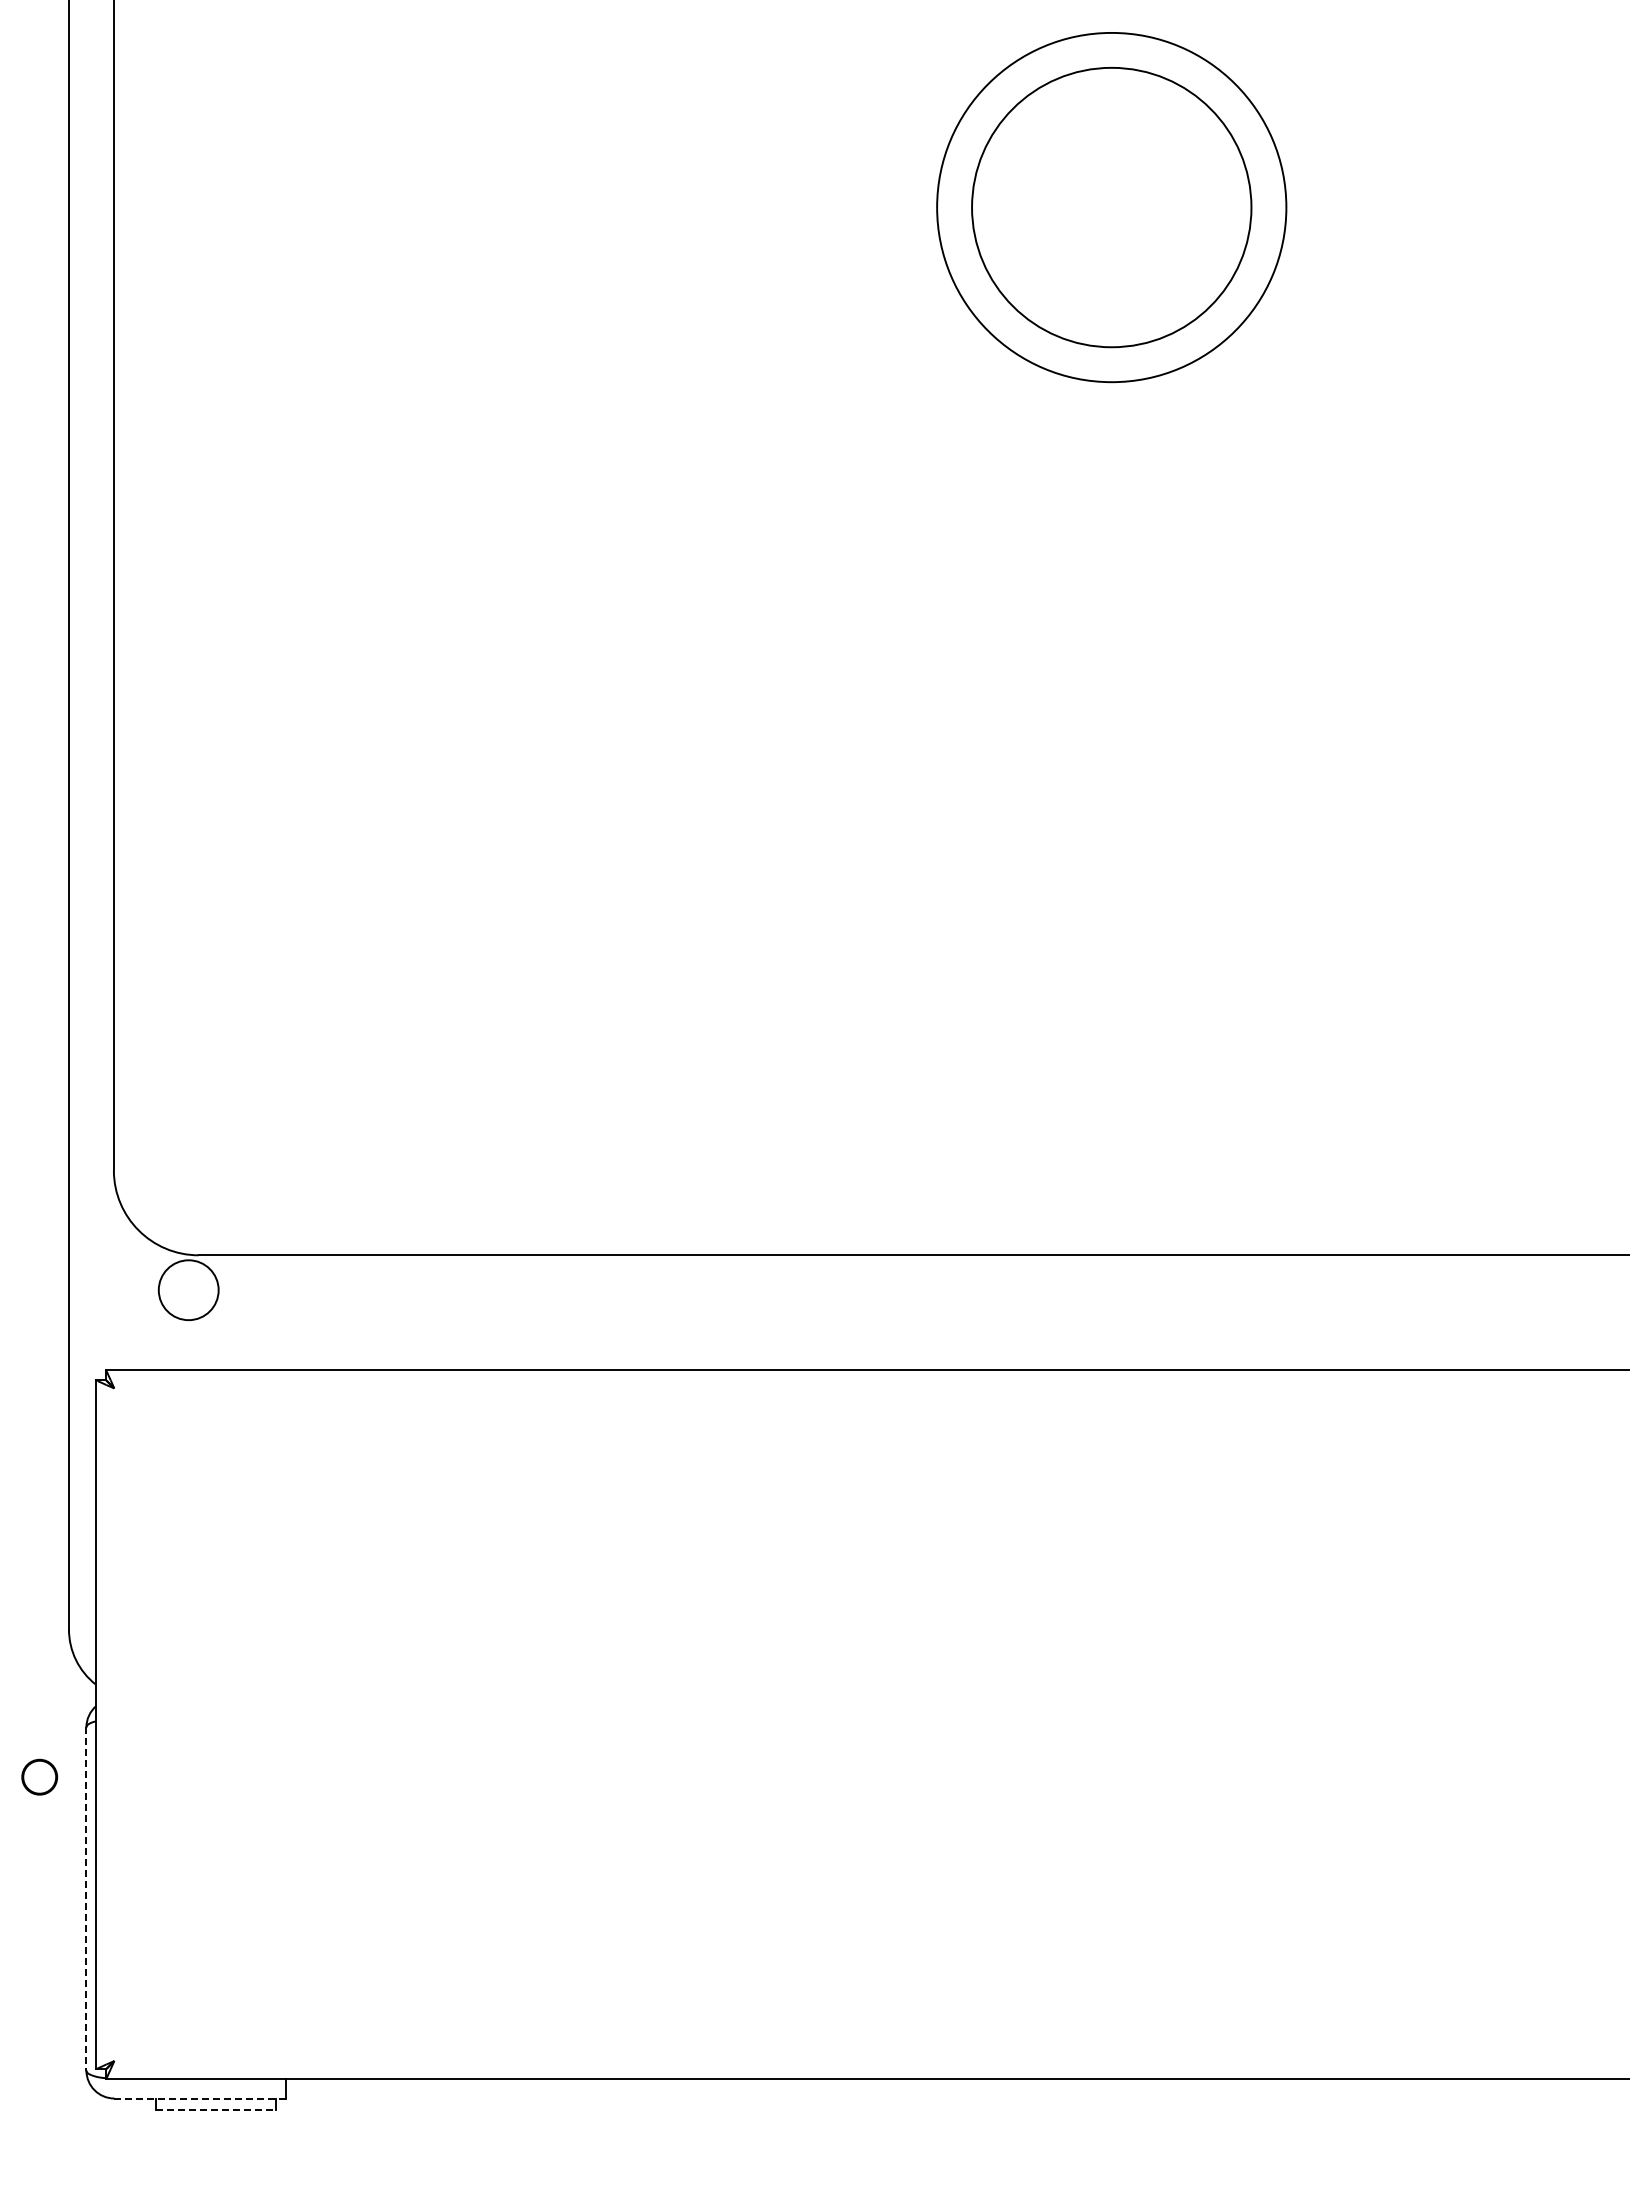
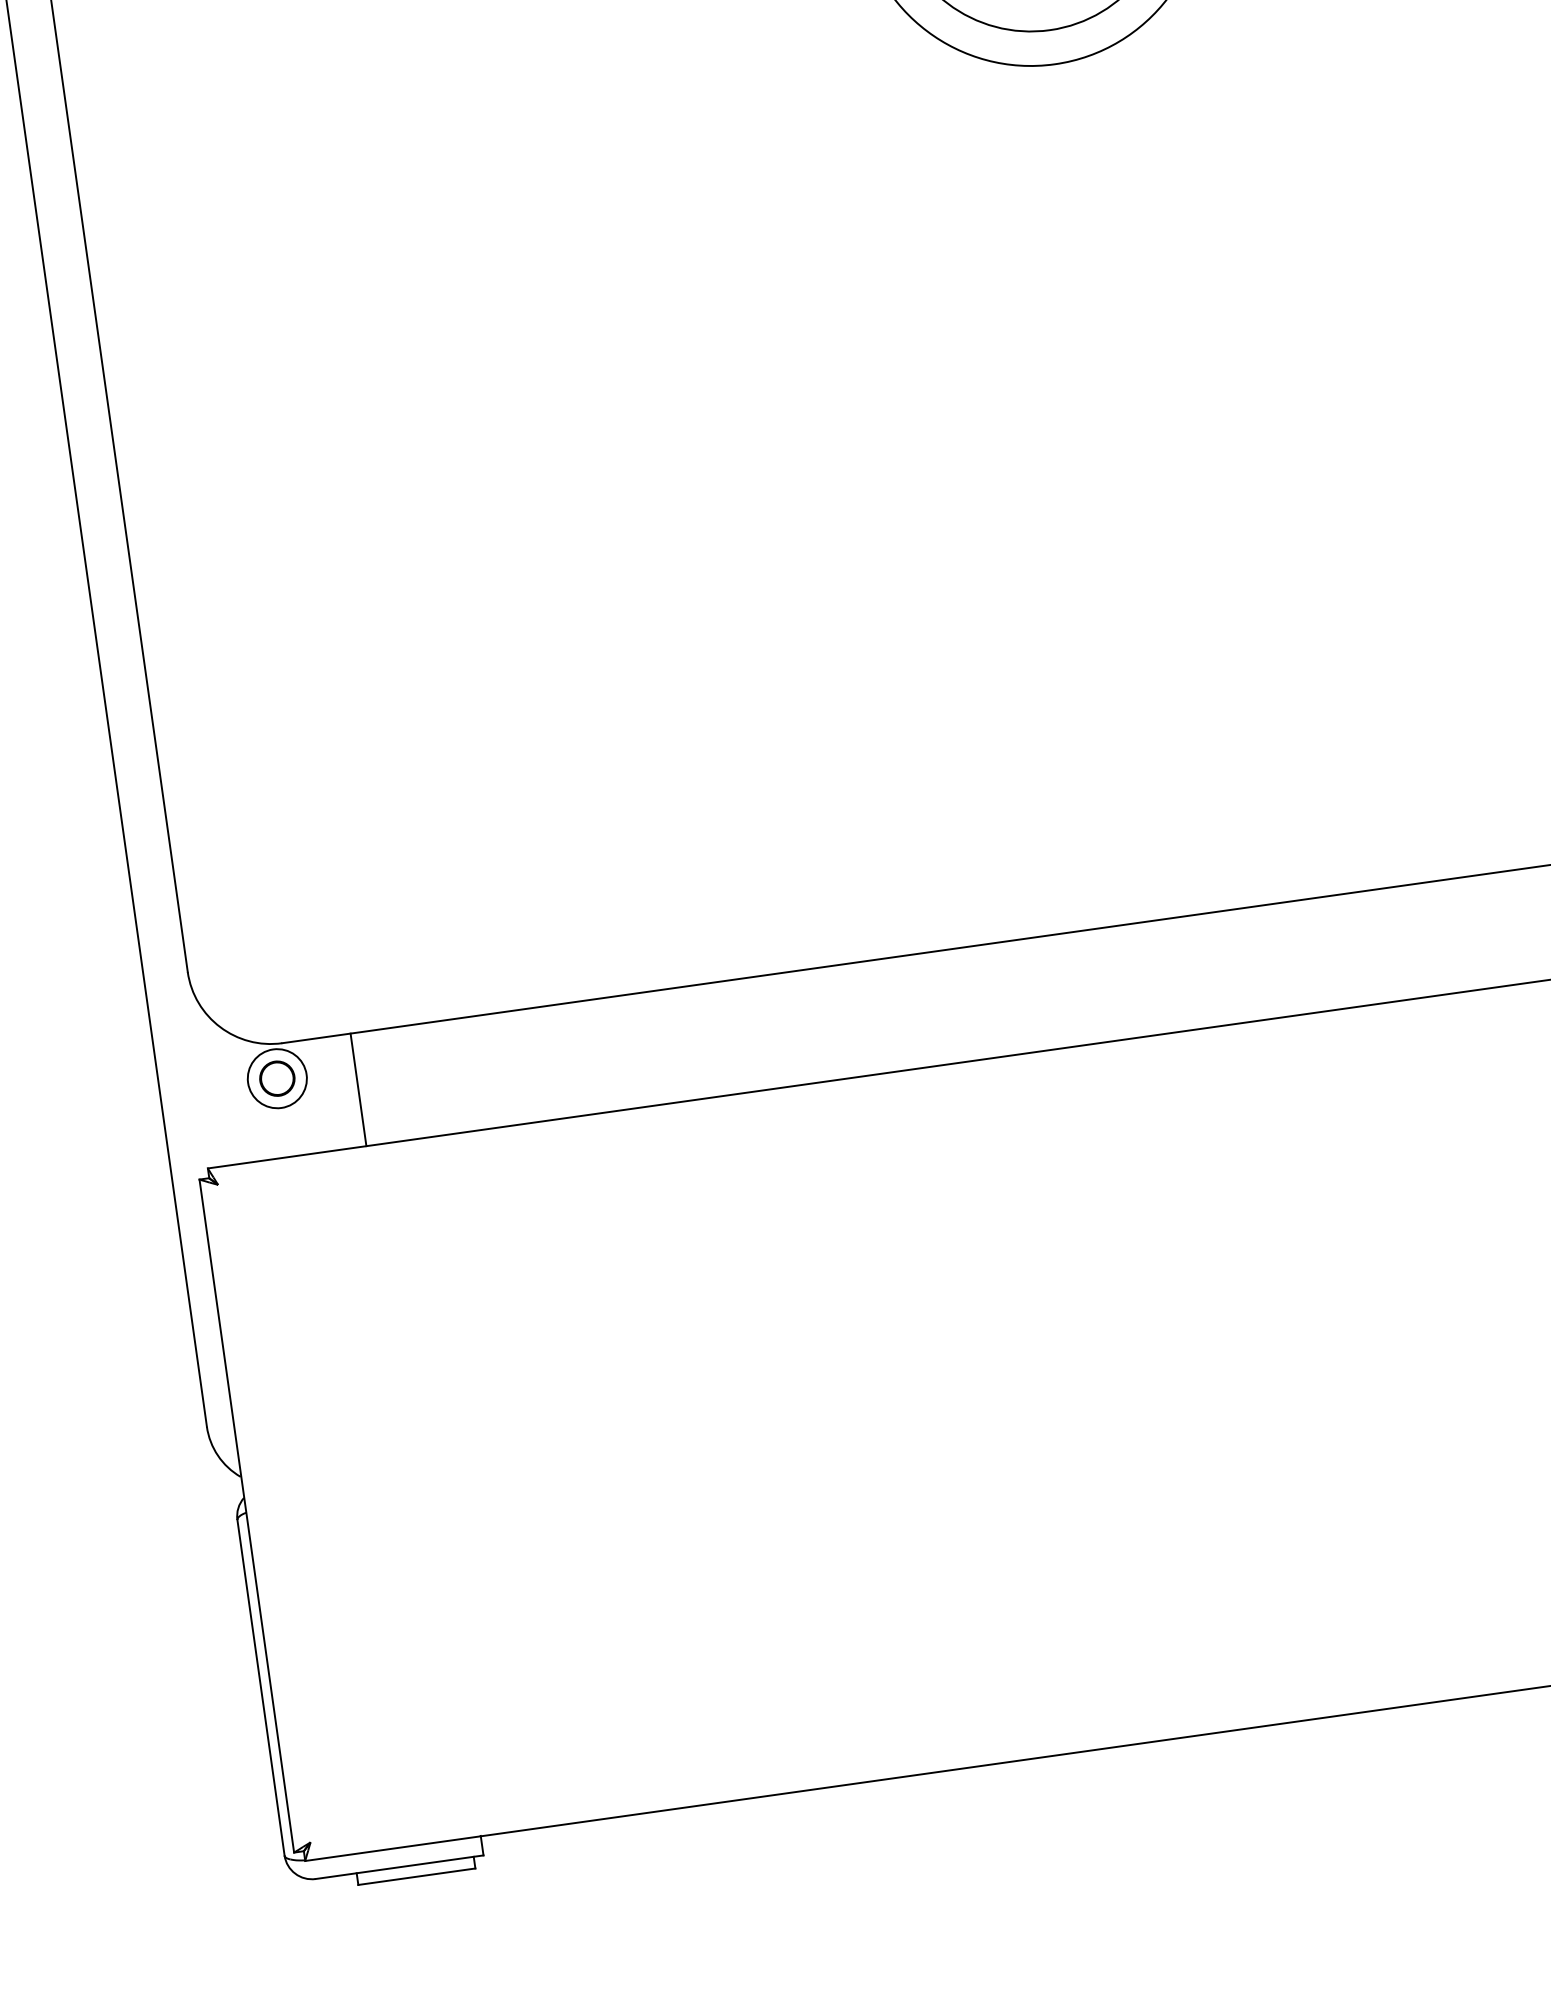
line: (268, 1312) -> (358, 1089), added
part: (39, 1776) -> (277, 1078), moved
line: (86, 1898) -> (260, 1687), dashed -> solid
line: (200, 2098) -> (399, 1867), dashed -> solid
line: (216, 2110) -> (417, 1876), dashed -> solid

